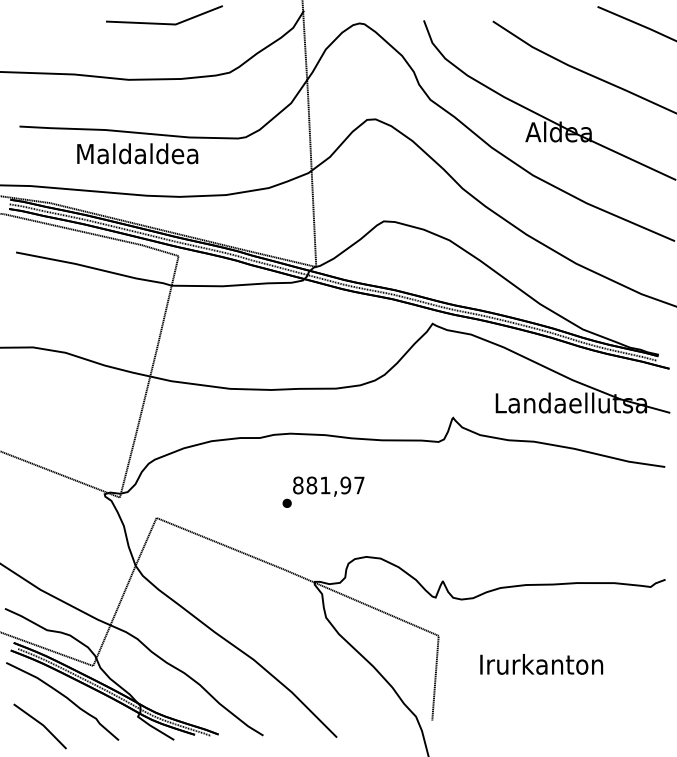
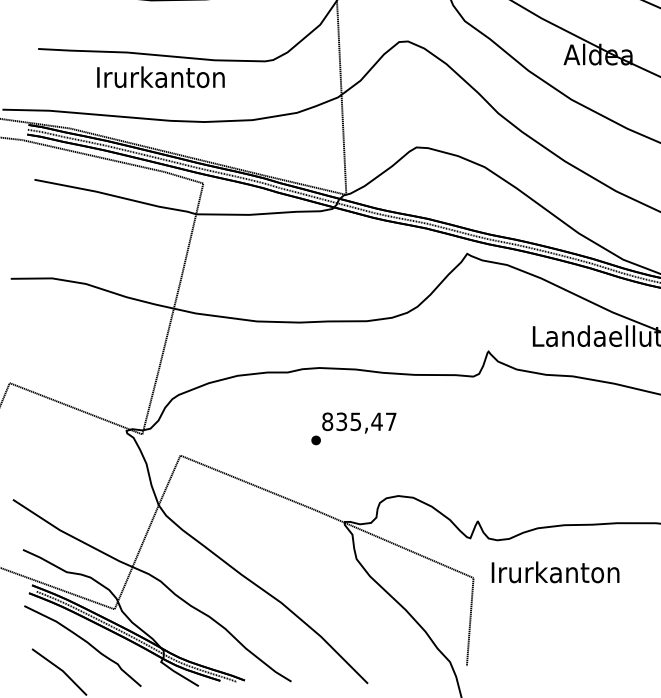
text: (137, 153) -> (160, 76), Maldaldea -> Irurkanton
text: (328, 485) -> (359, 421), 881,97 -> 835,47
text: (541, 664) -> (555, 572), moved

